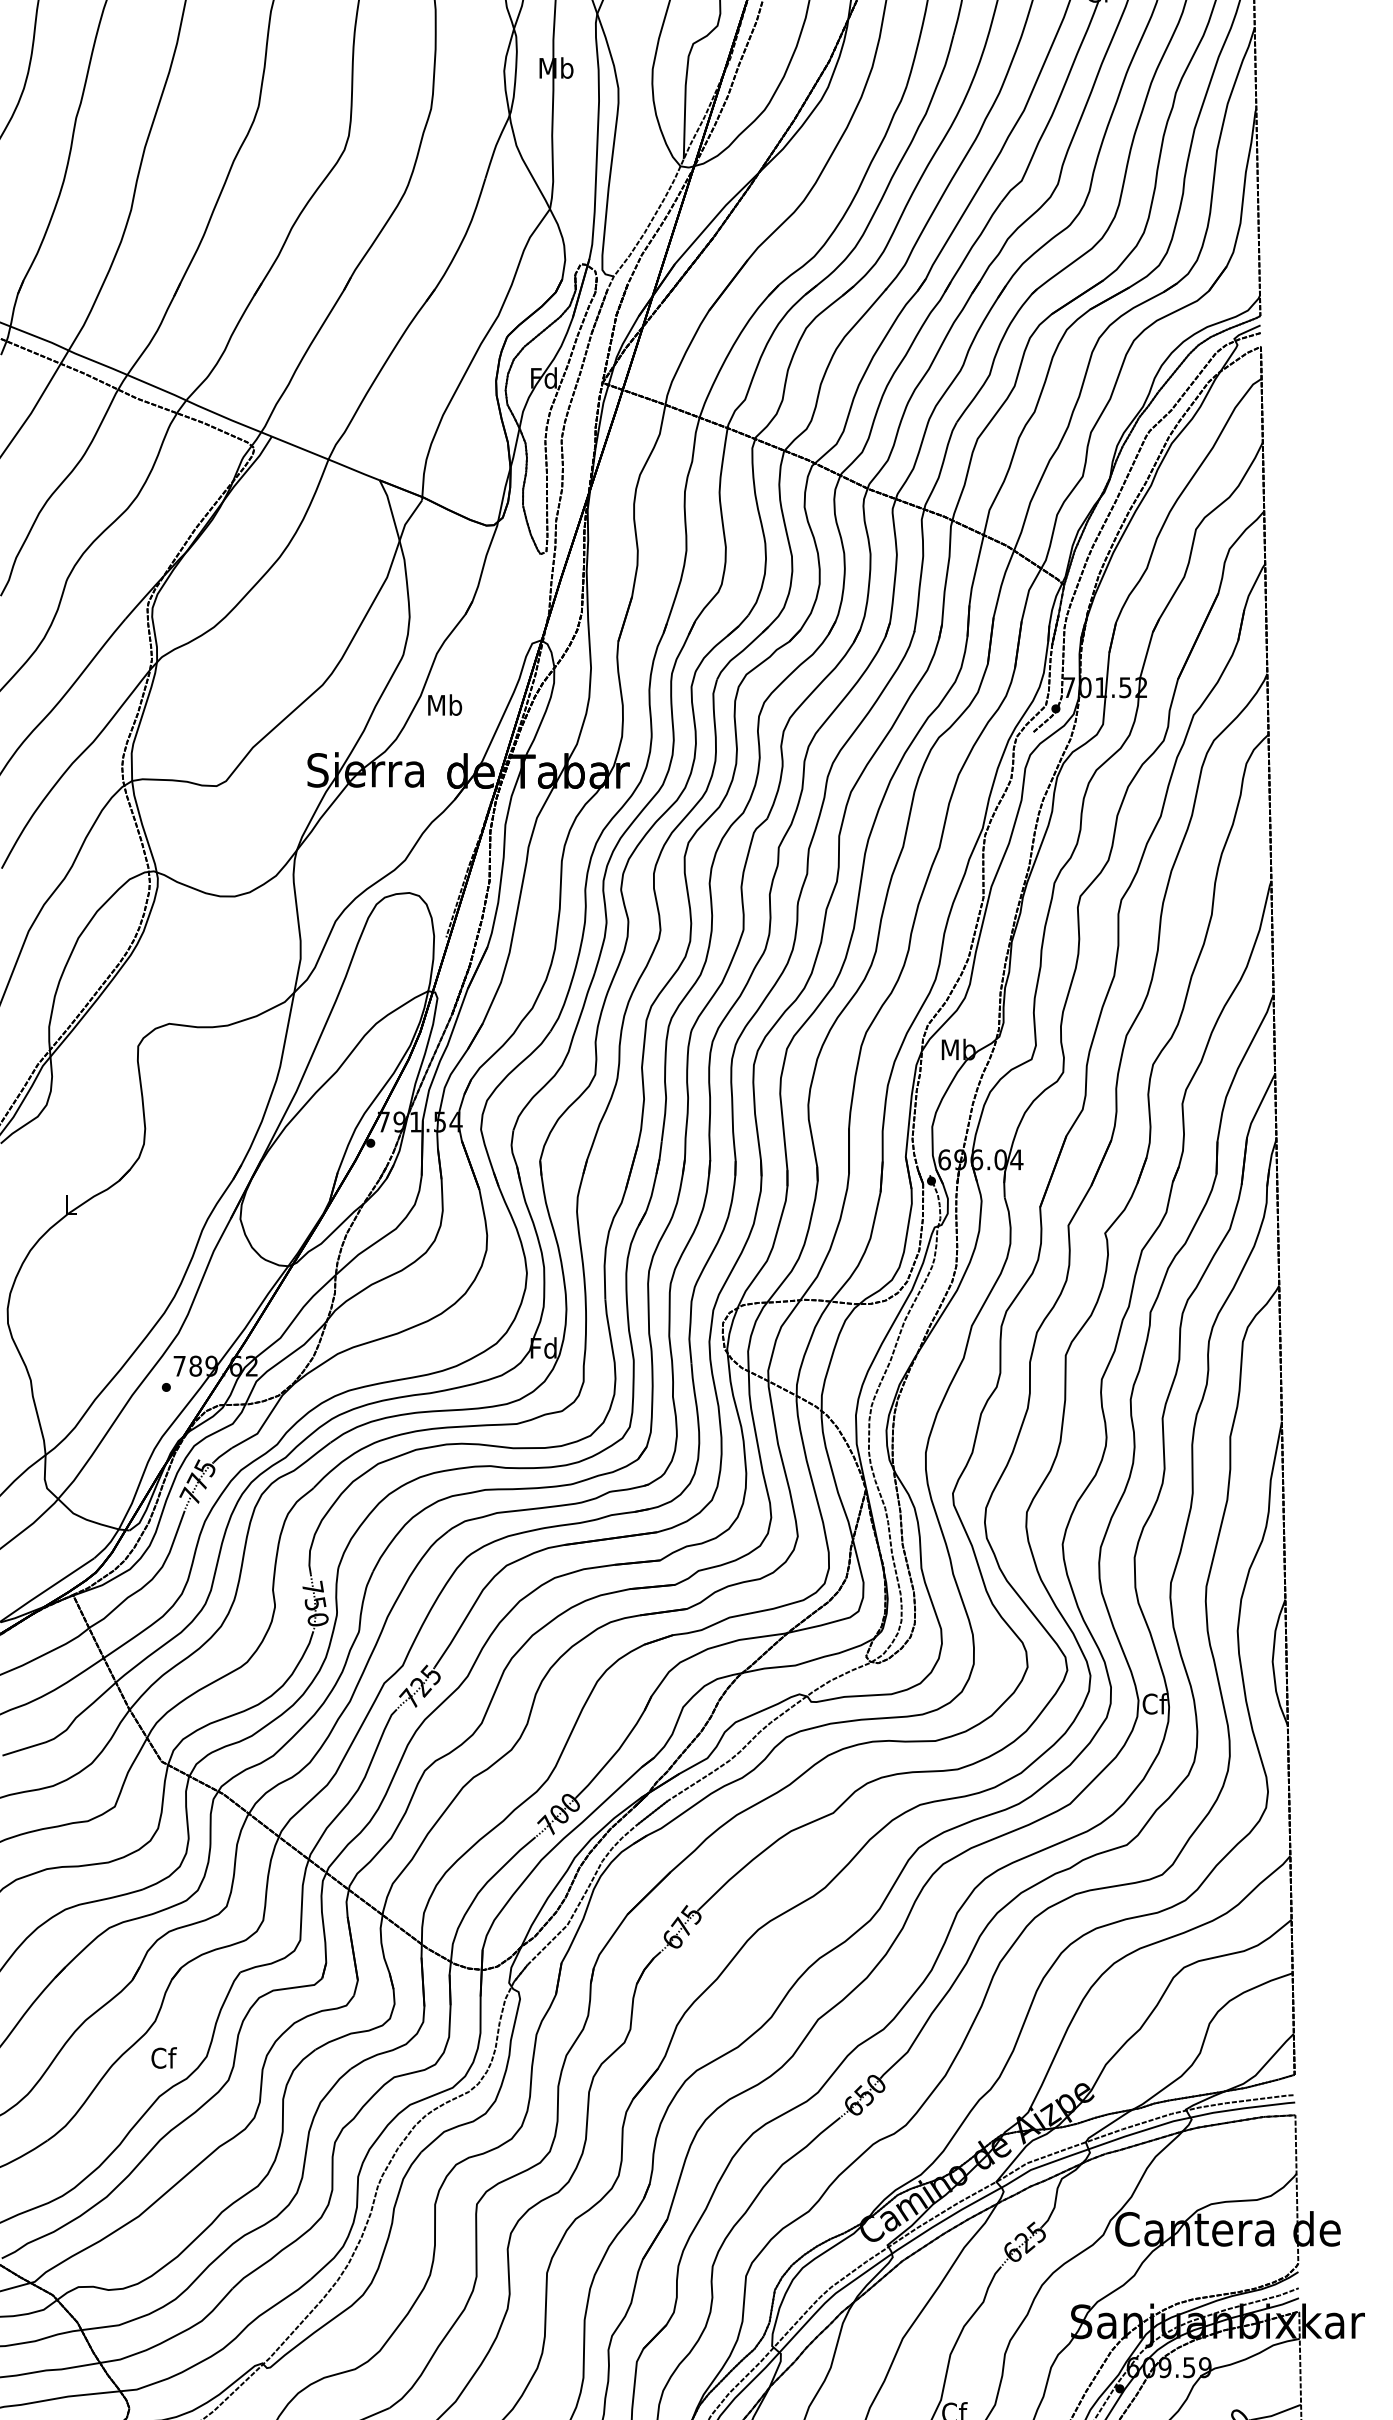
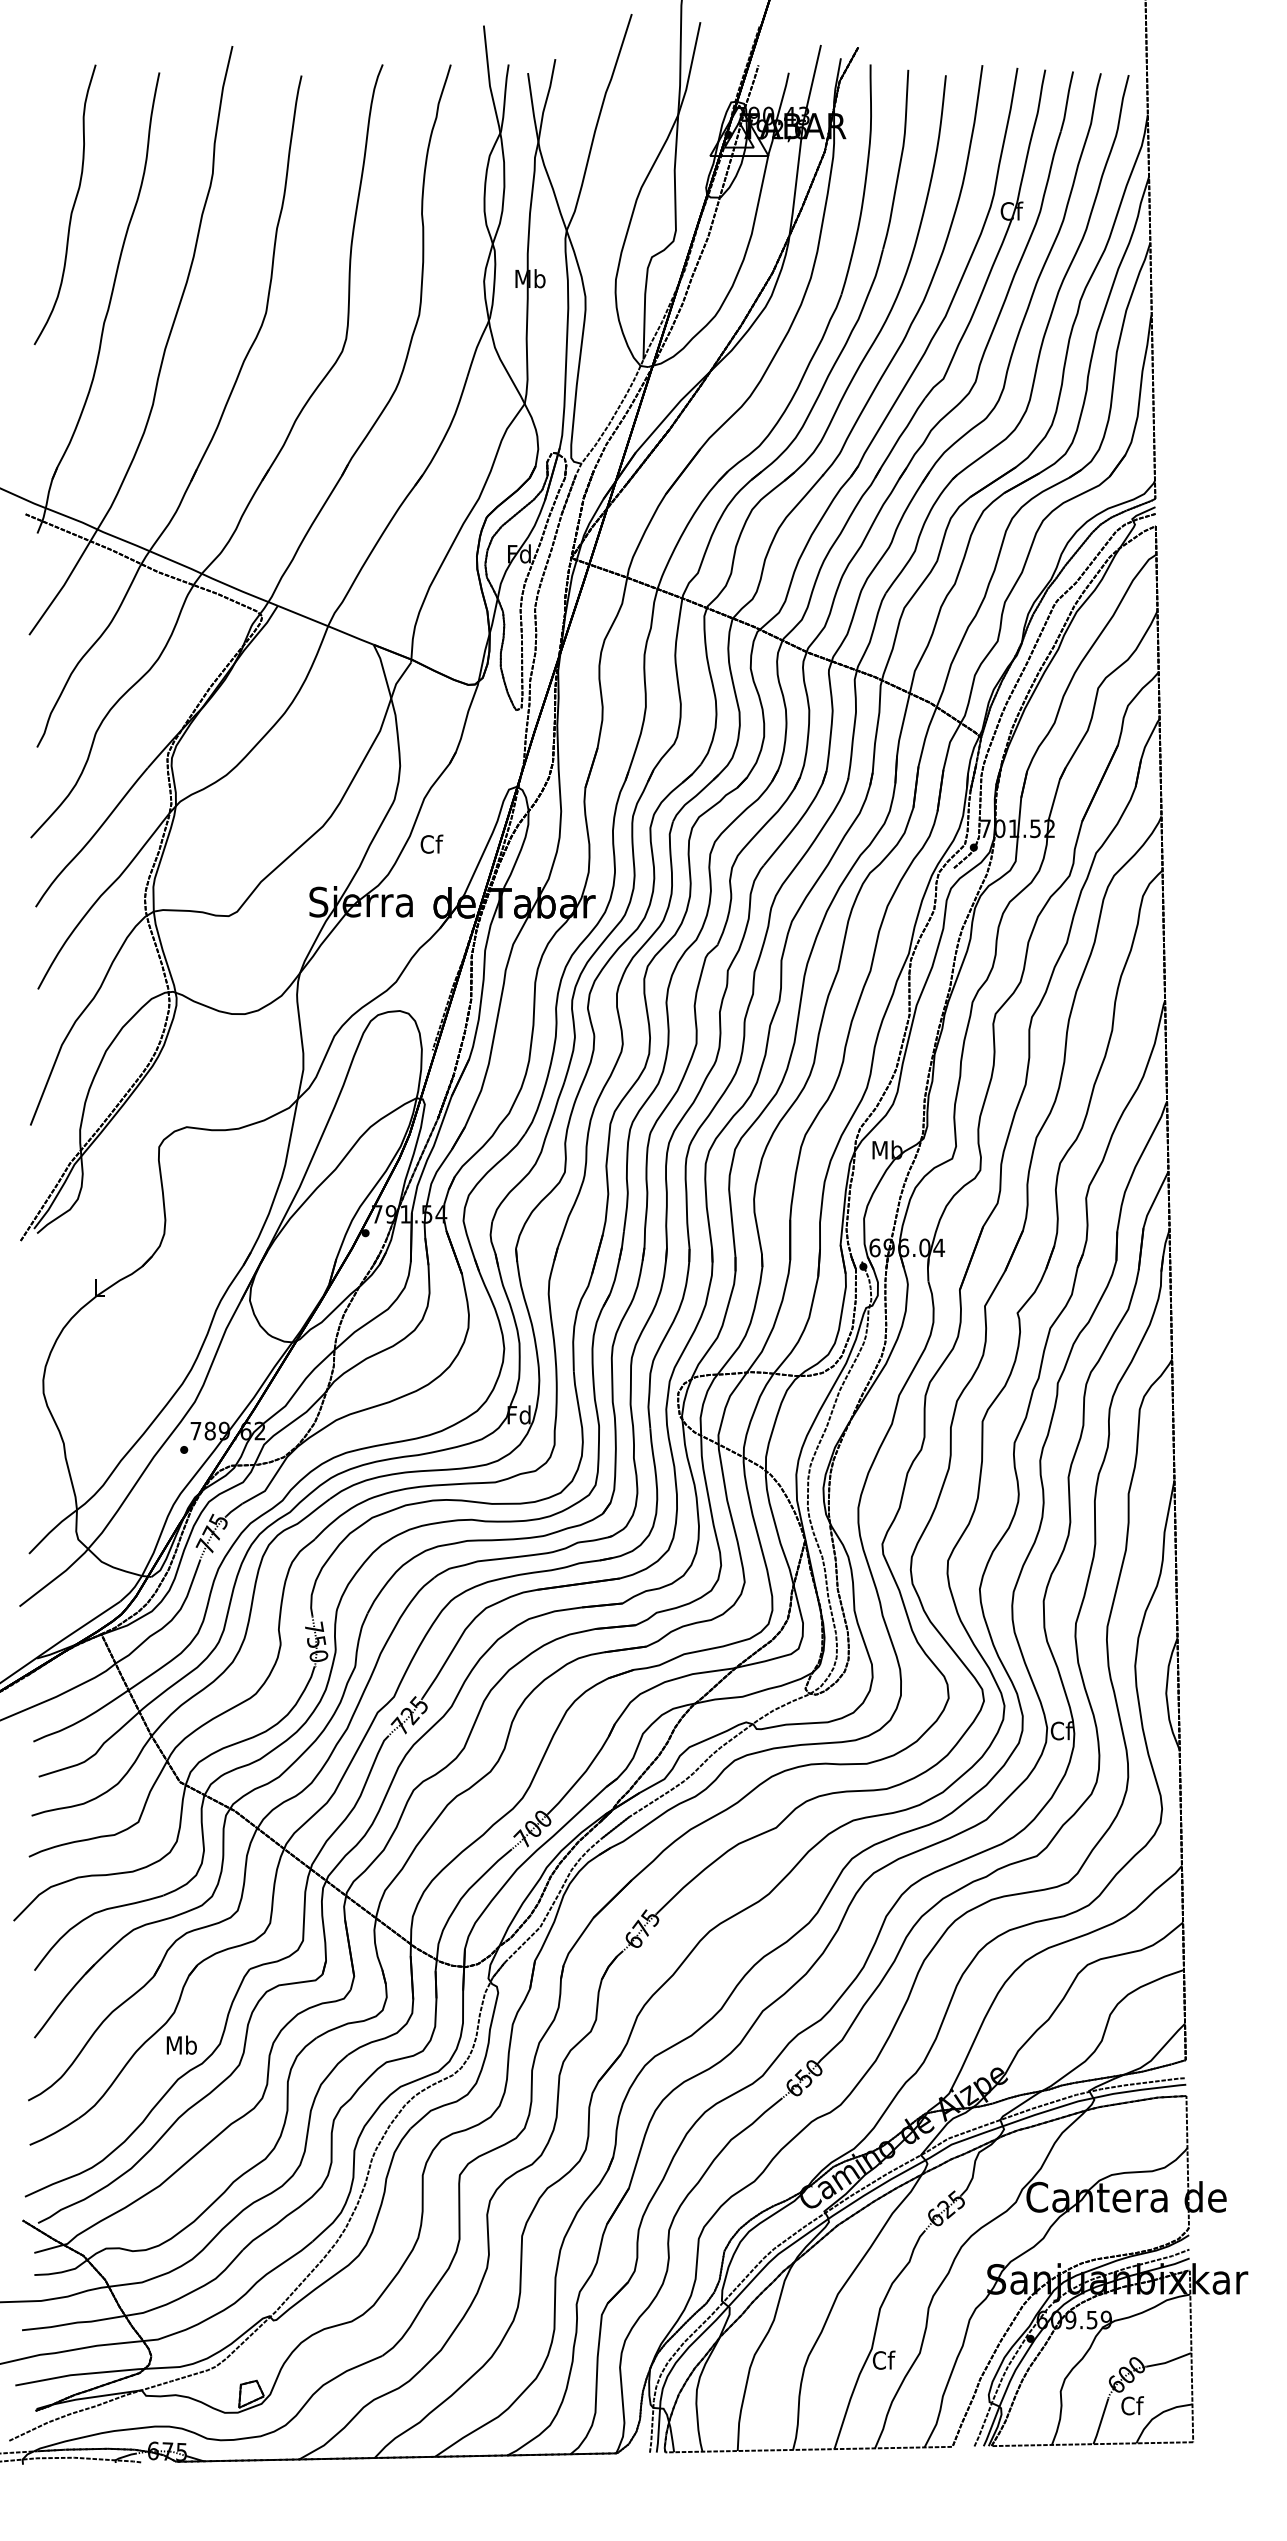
text: (444, 704) -> (431, 843), Mb -> Cf
text: (163, 2057) -> (181, 2044), Cf -> Mb

